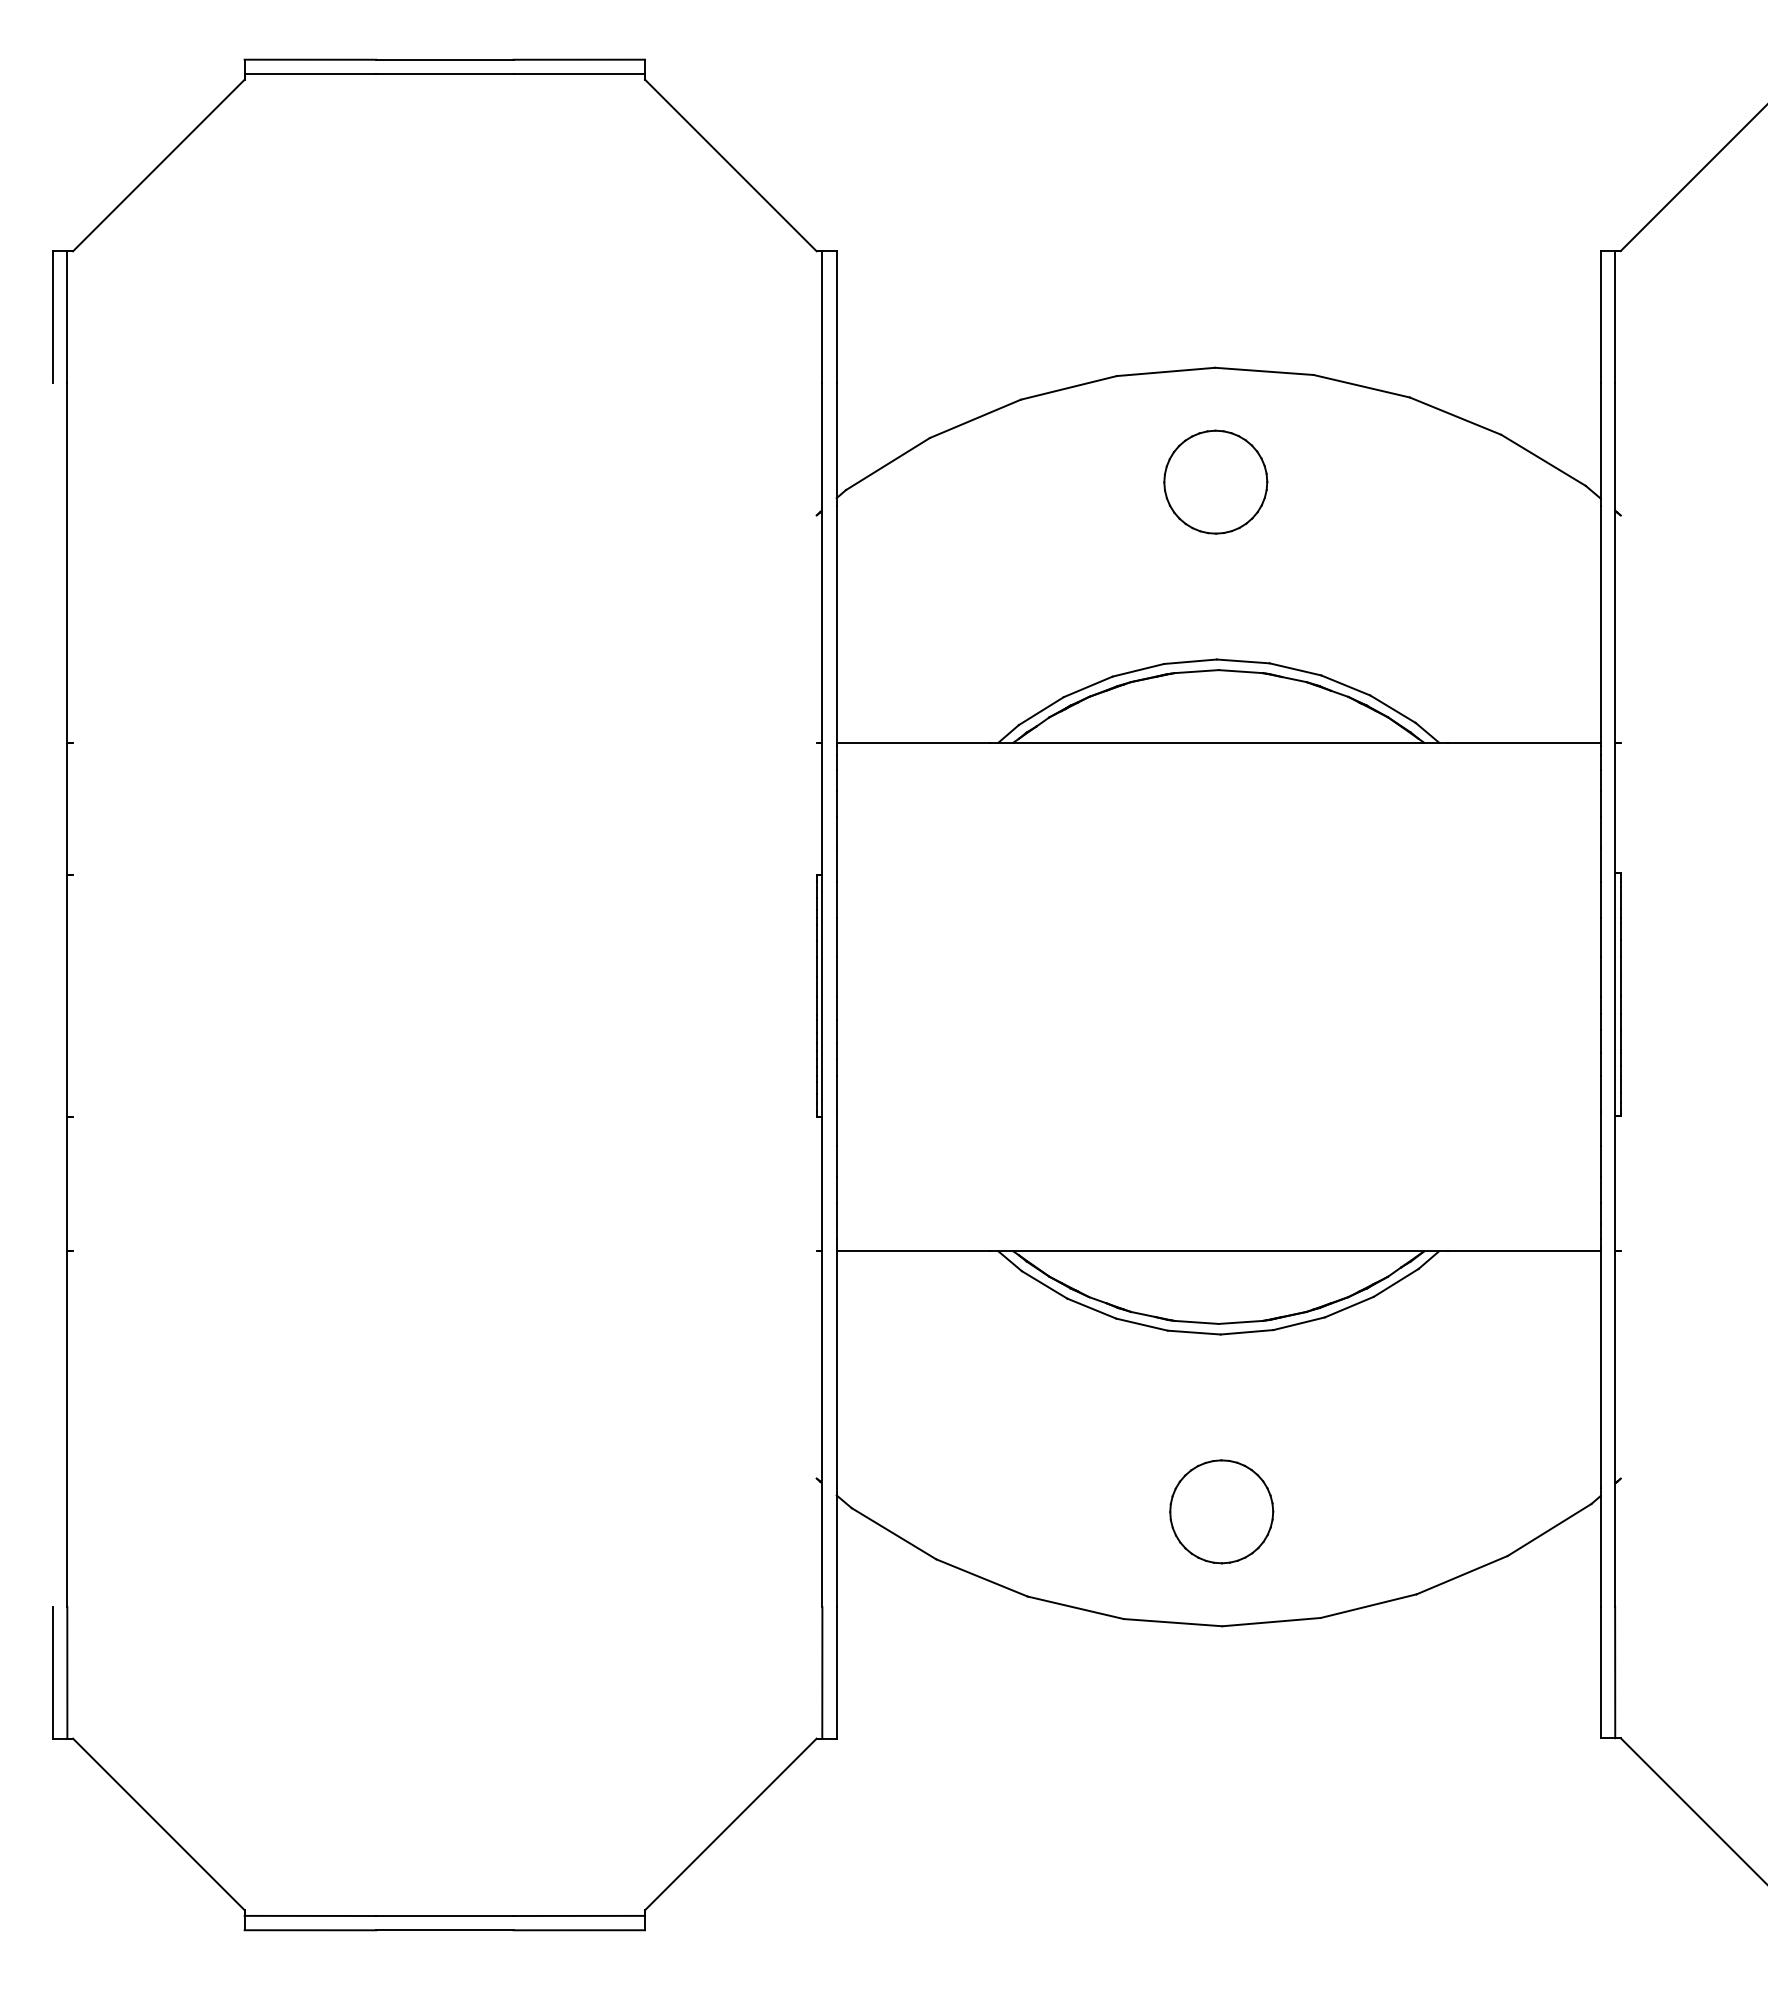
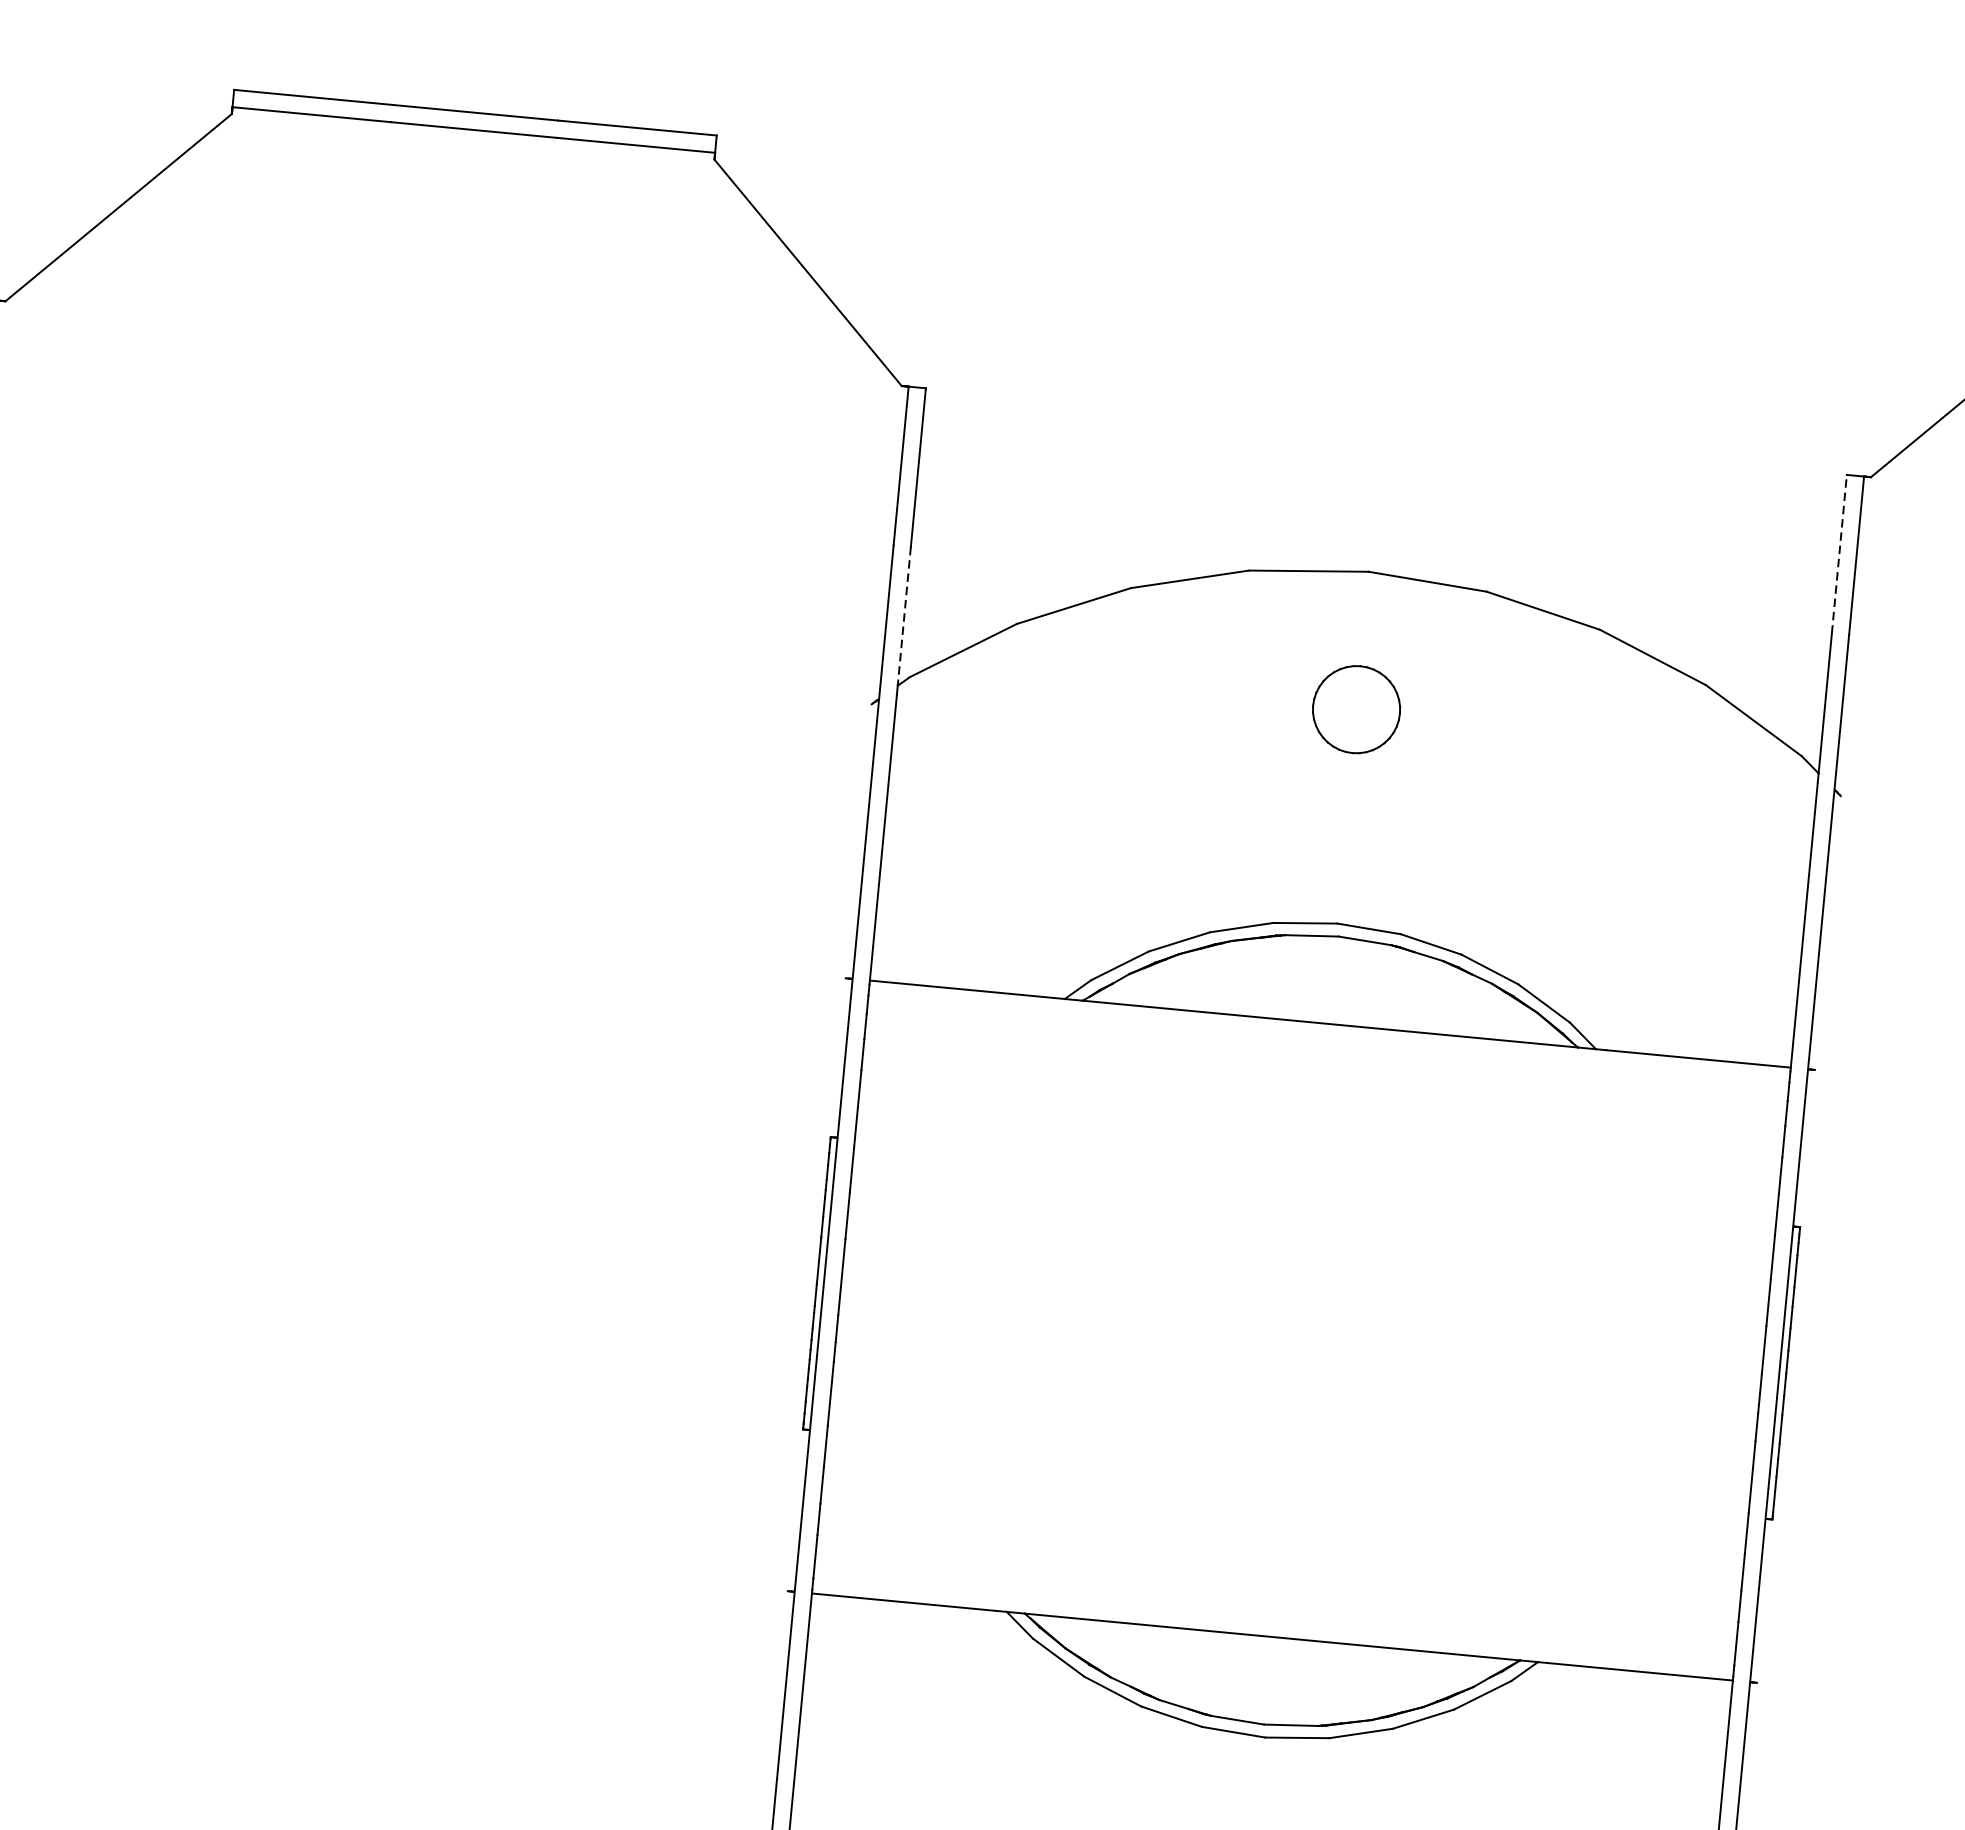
line: (1600, 316) -> (1839, 553), solid -> dashed
line: (836, 440) -> (904, 616), solid -> dashed
part: (1215, 481) -> (1356, 708), size x0.7

